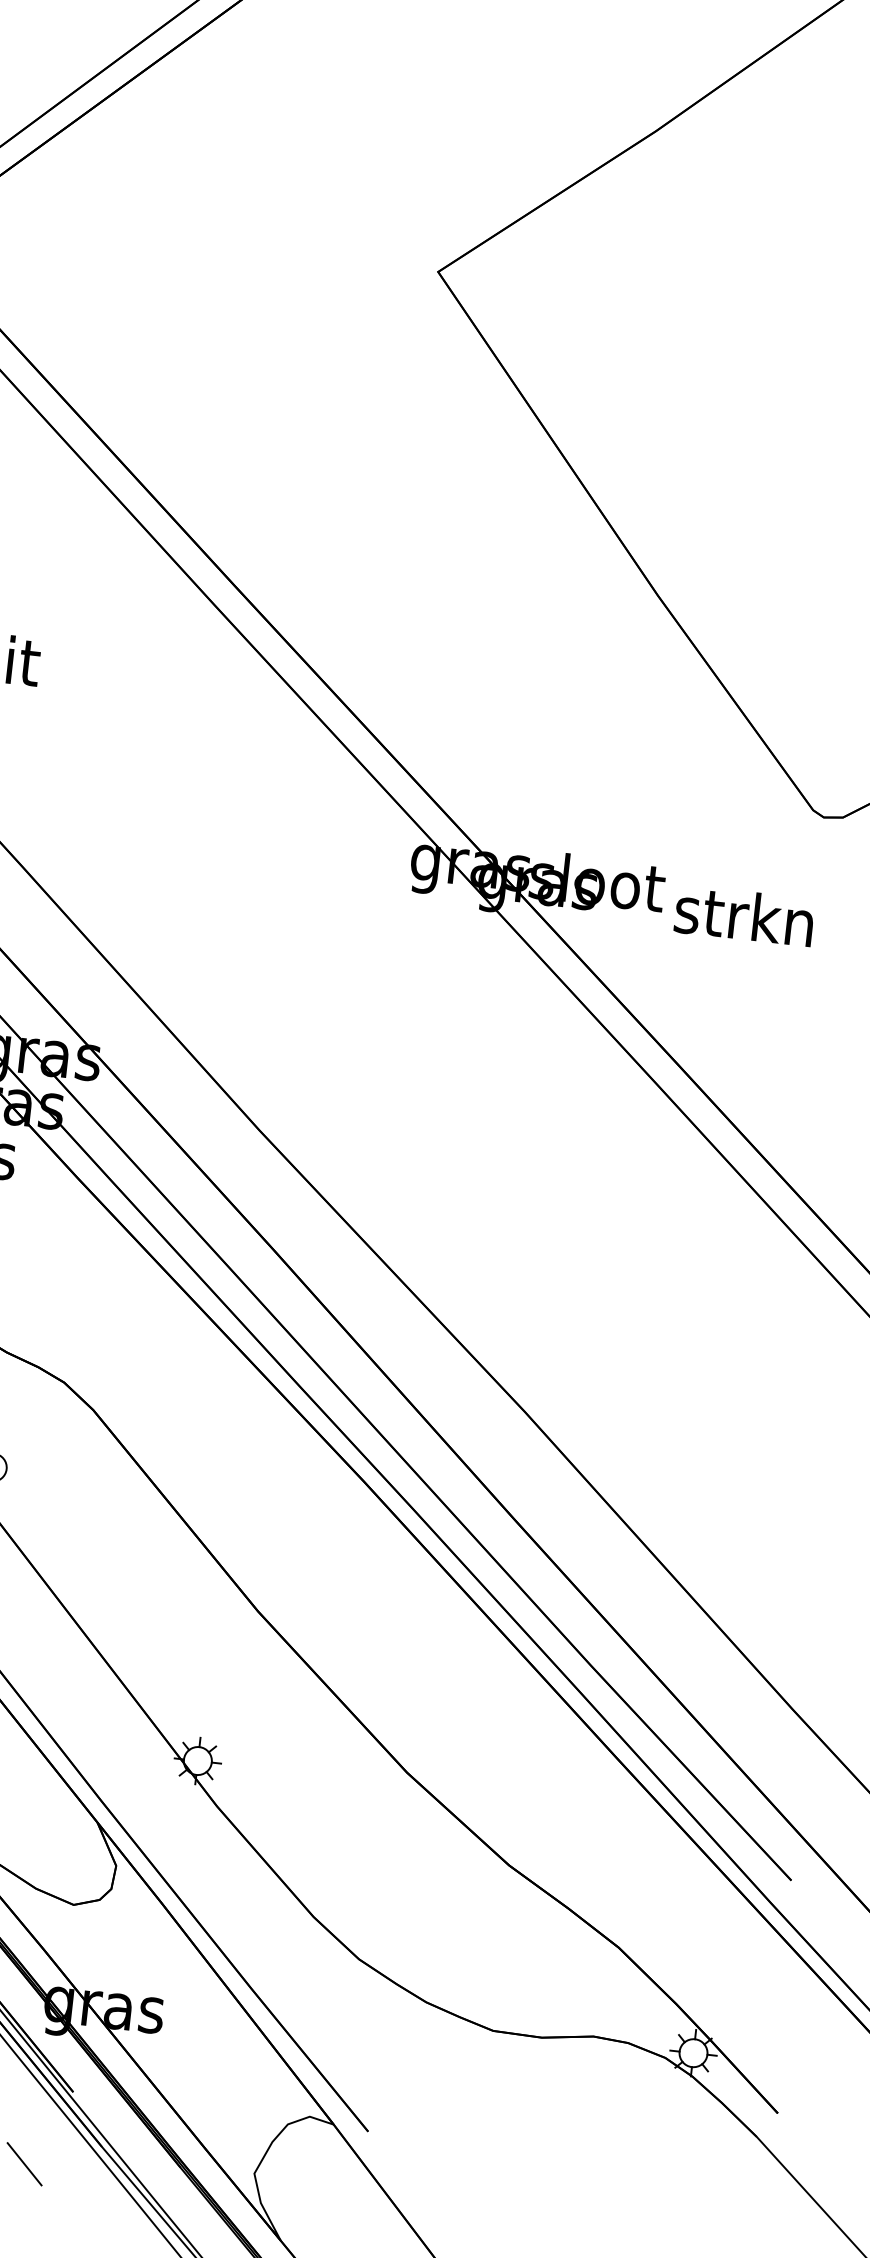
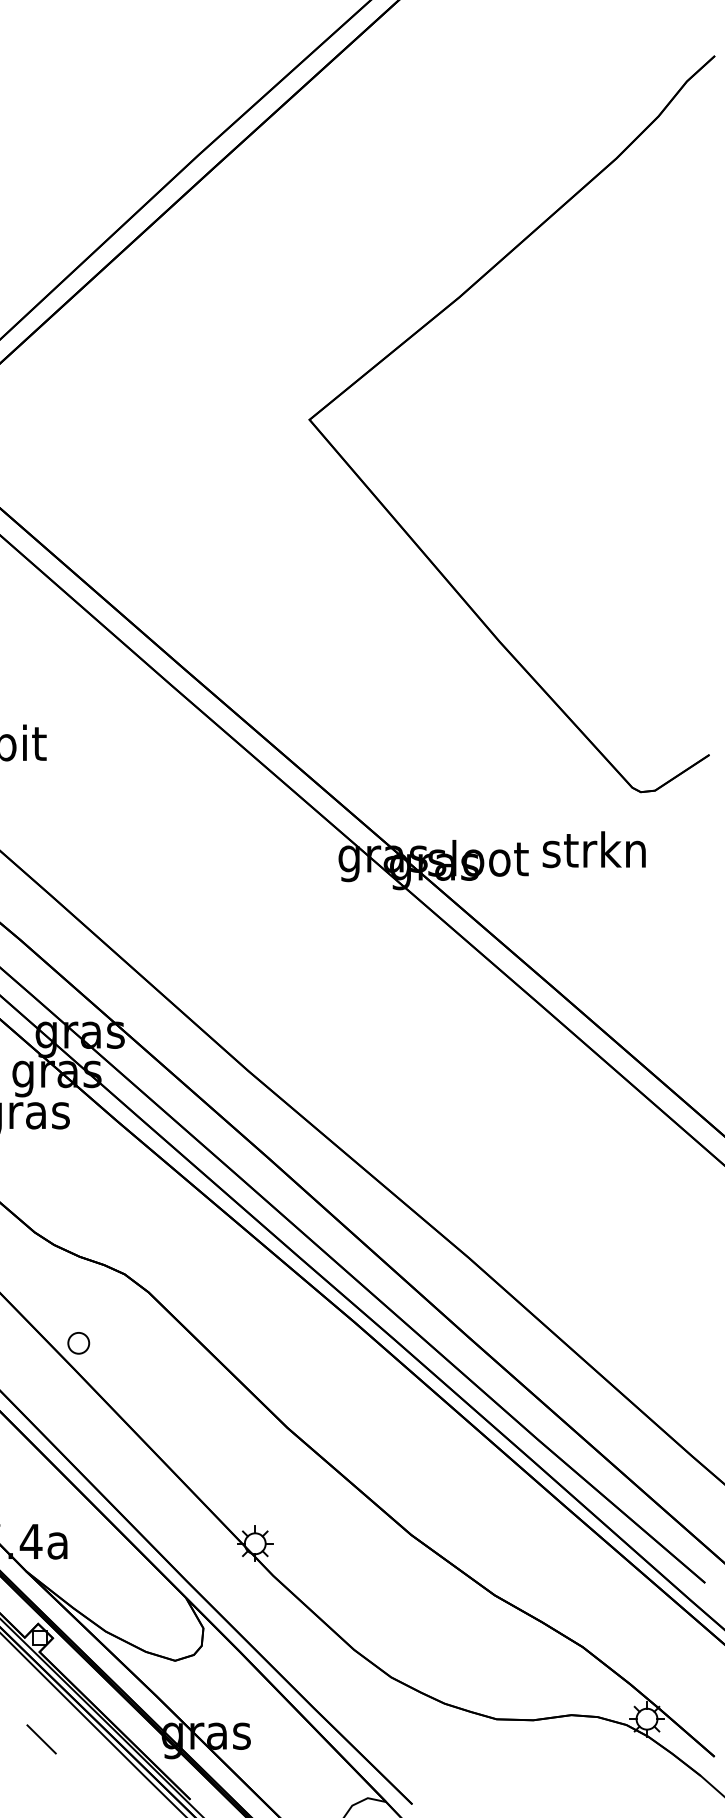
text: (743, 915) -> (593, 849), moved

